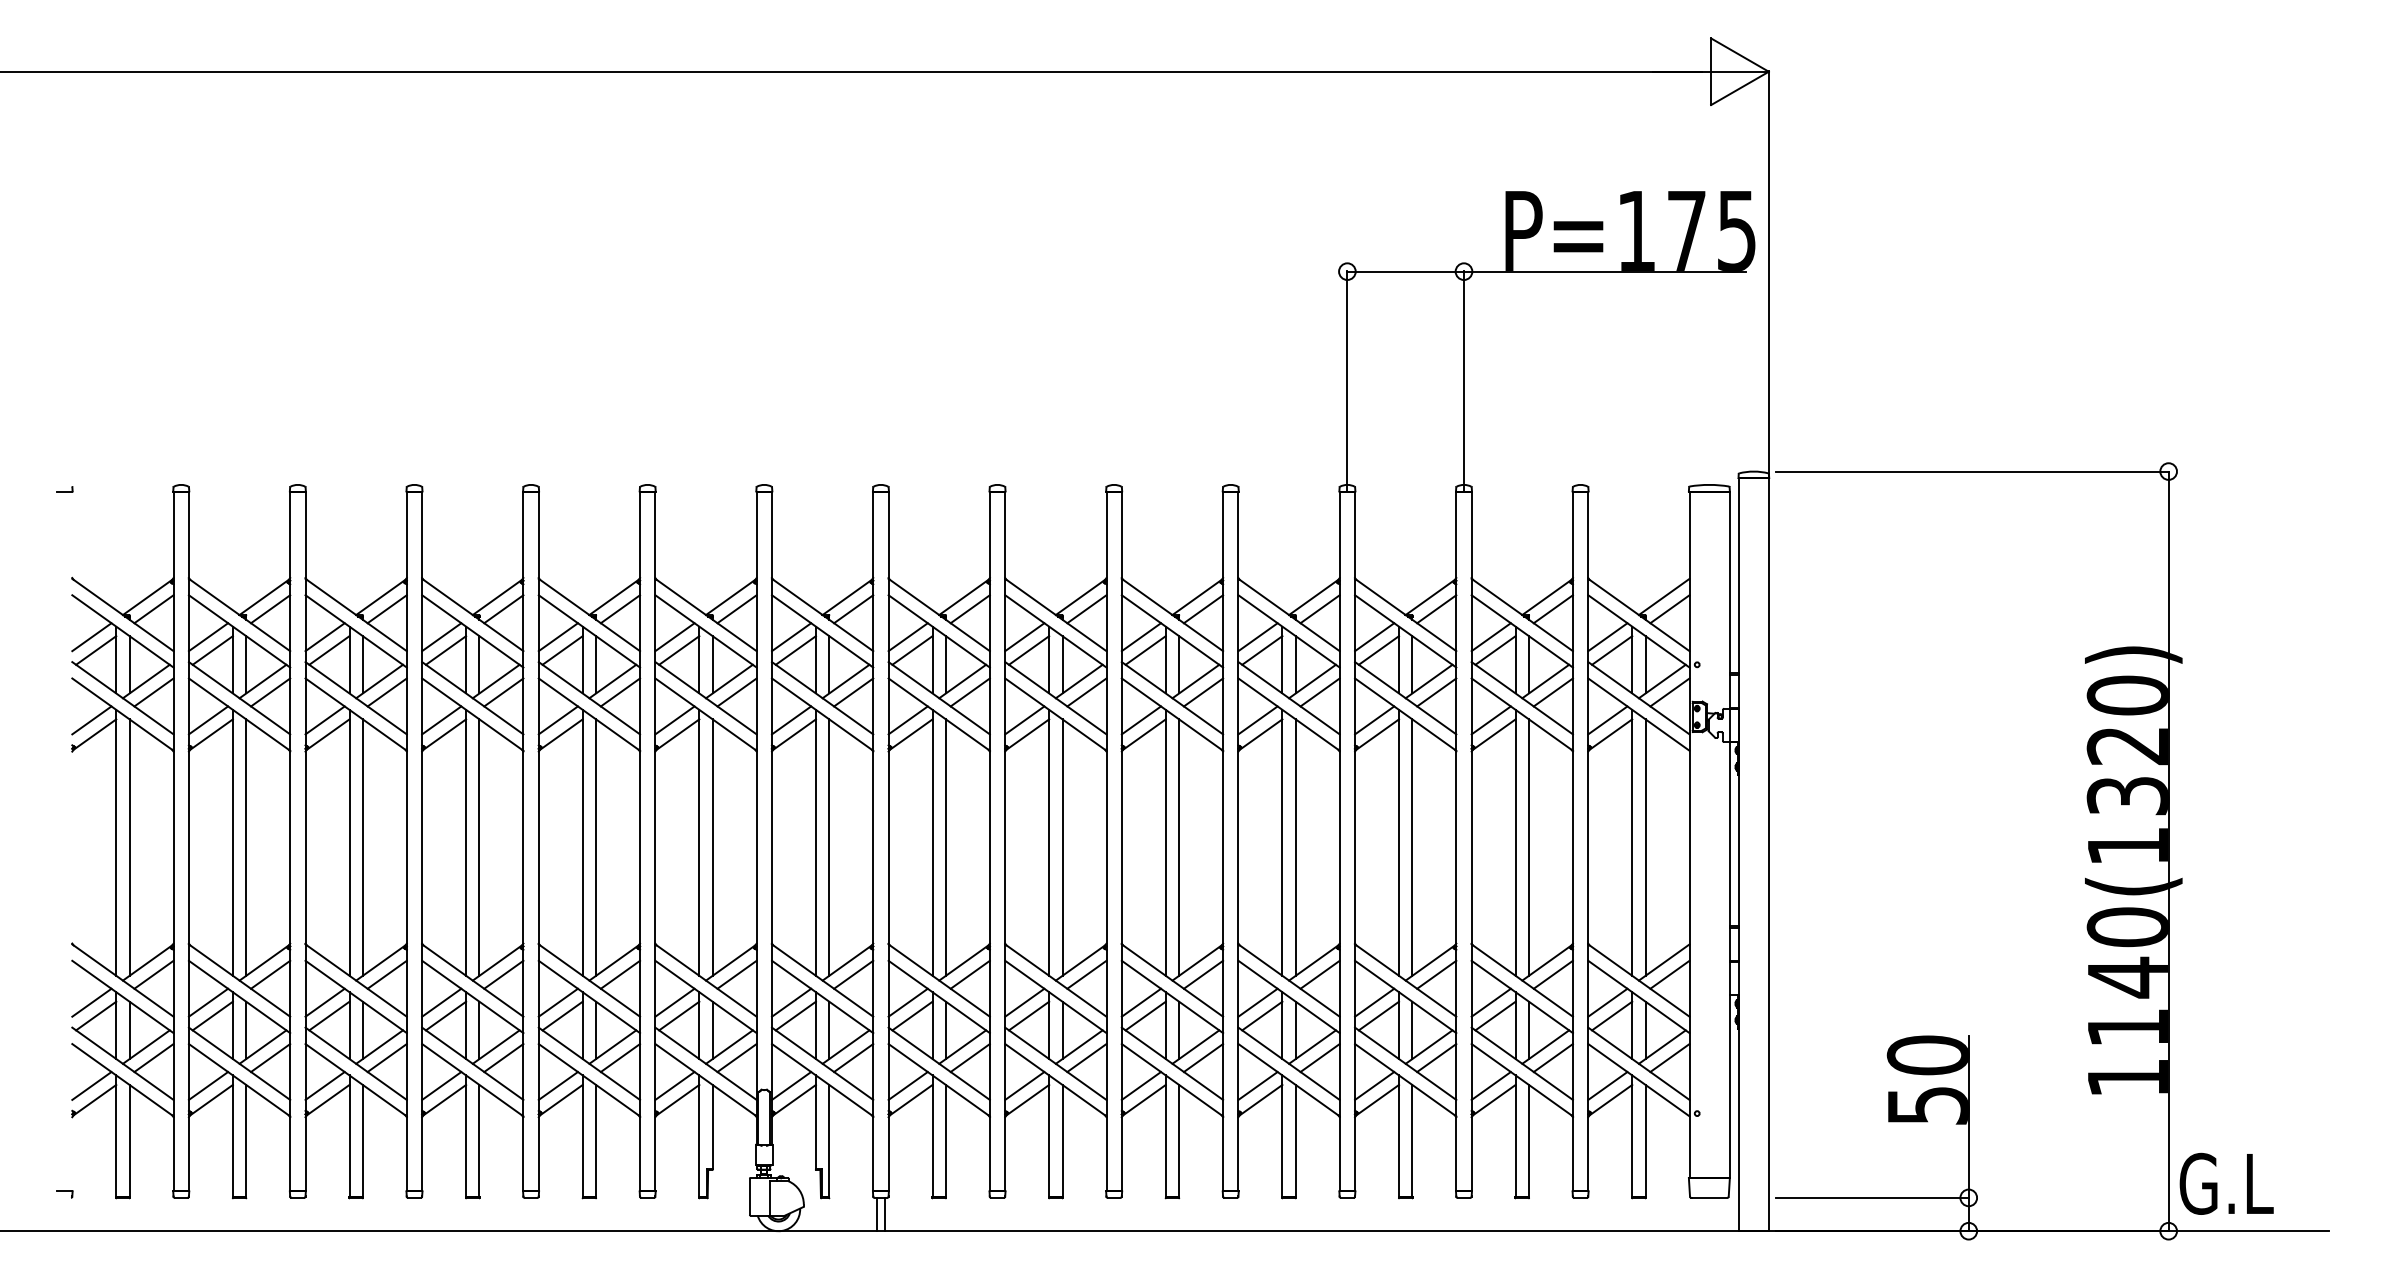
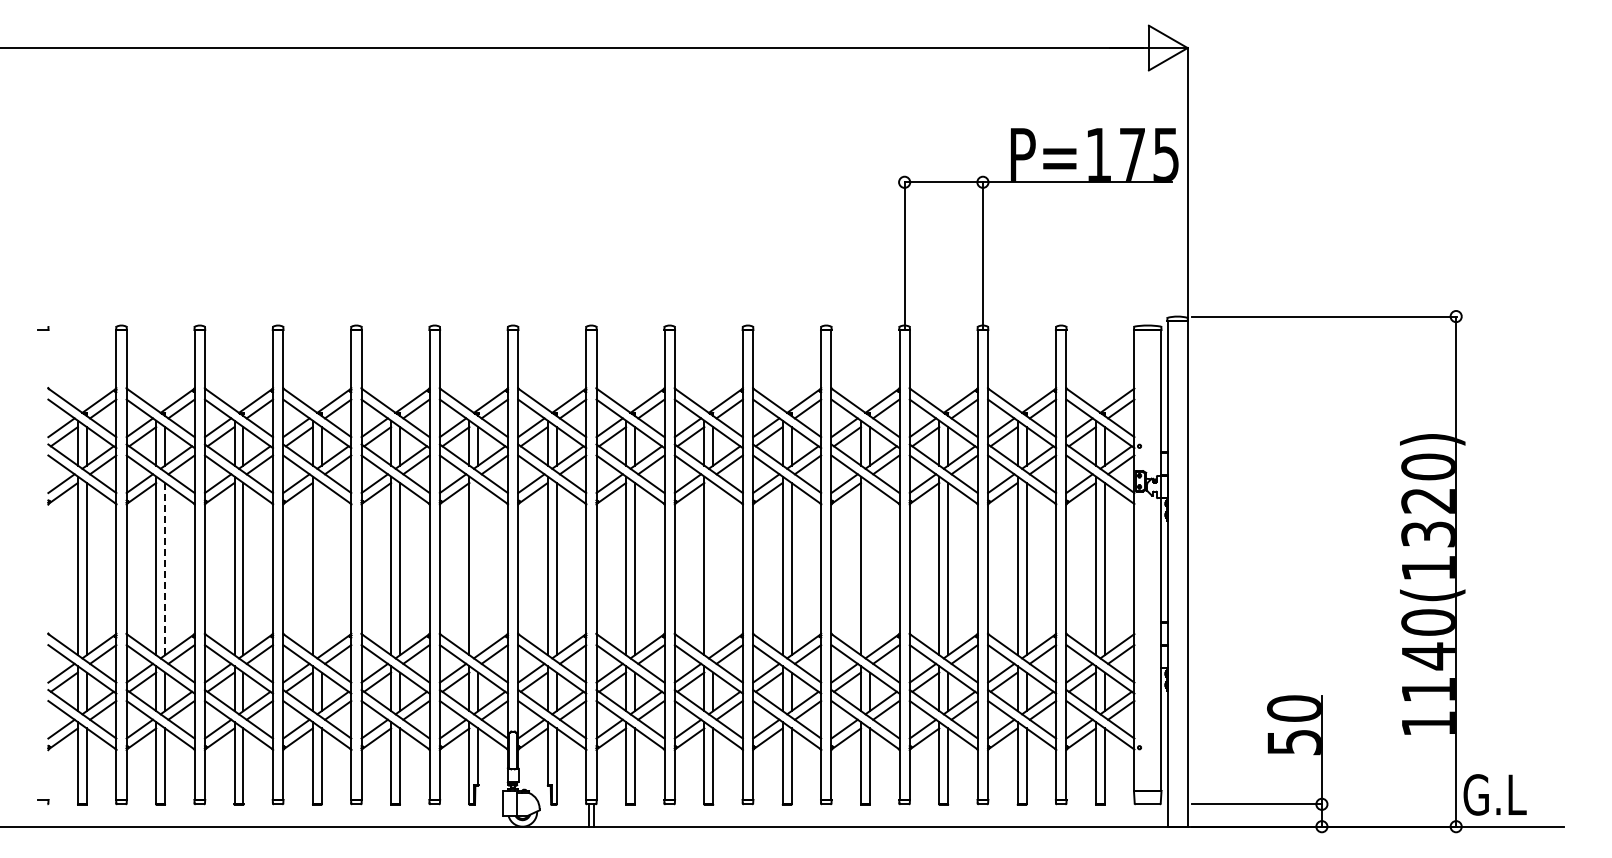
line: (479, 846) -> (321, 568), removed
line: (712, 846) -> (478, 568), removed
line: (1062, 846) -> (713, 568), removed
line: (1295, 846) -> (869, 568), removed
line: (246, 848) -> (165, 569), solid -> dashed

